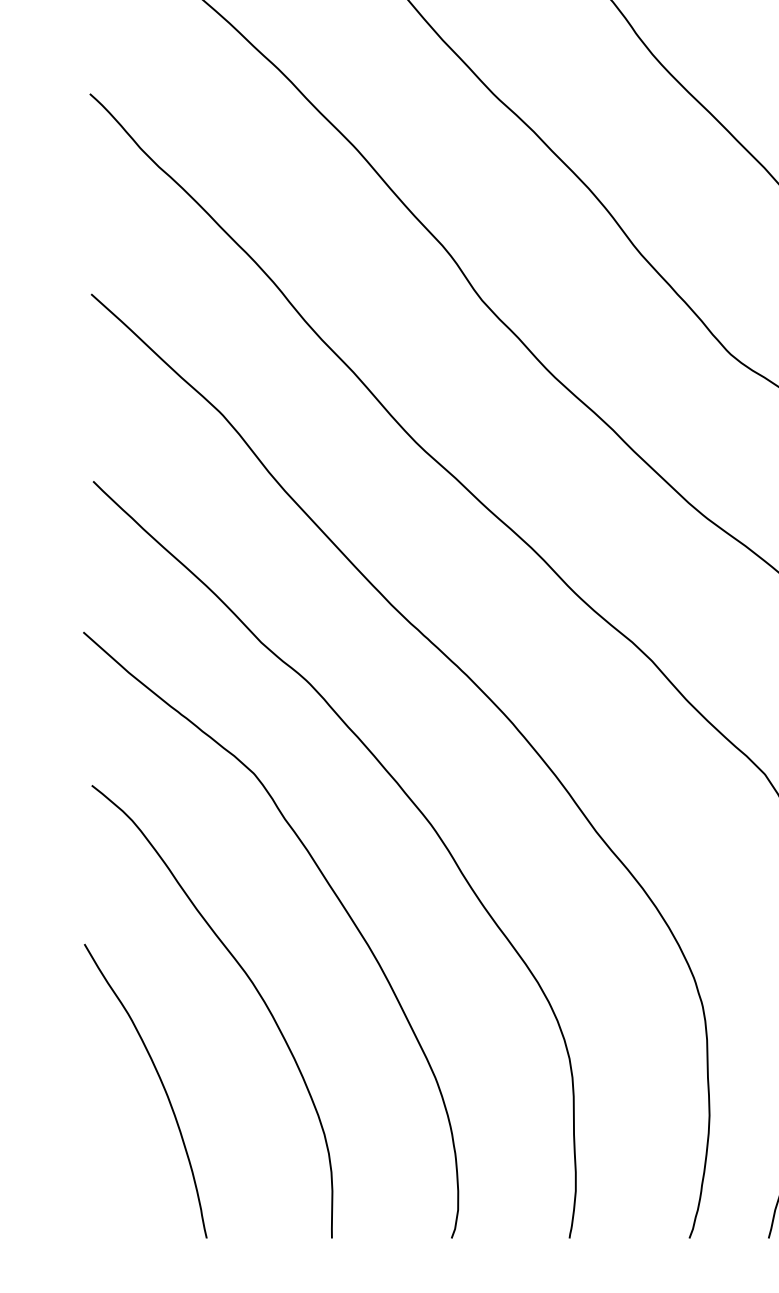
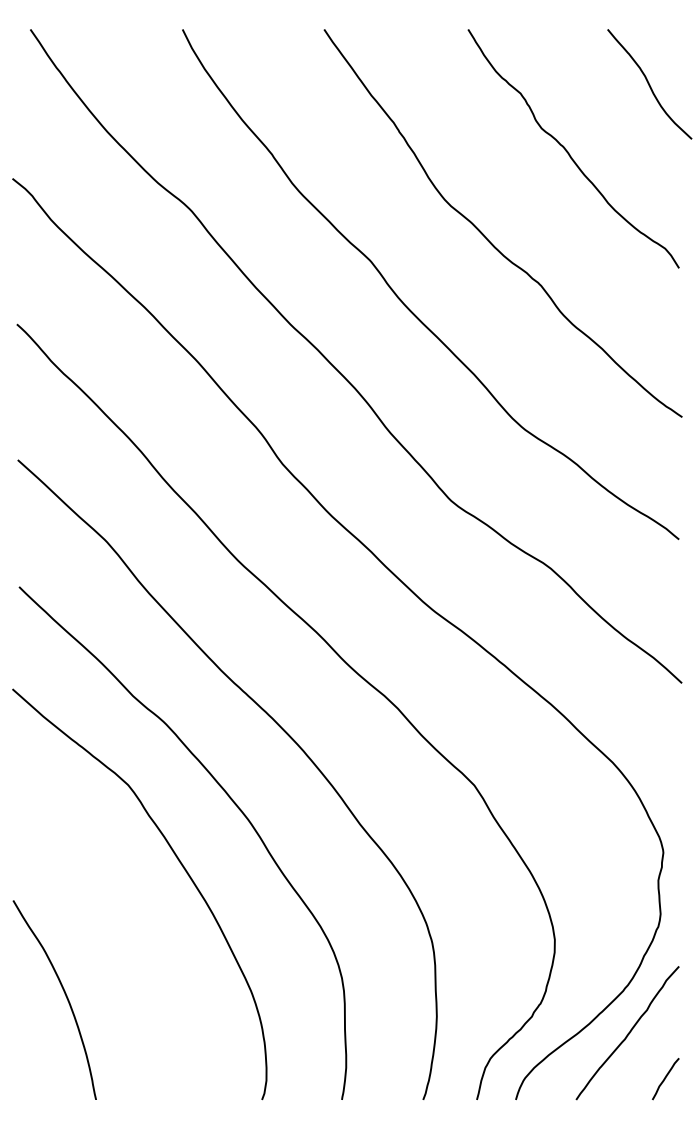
curve: (250, 982) -> (125, 926), removed

